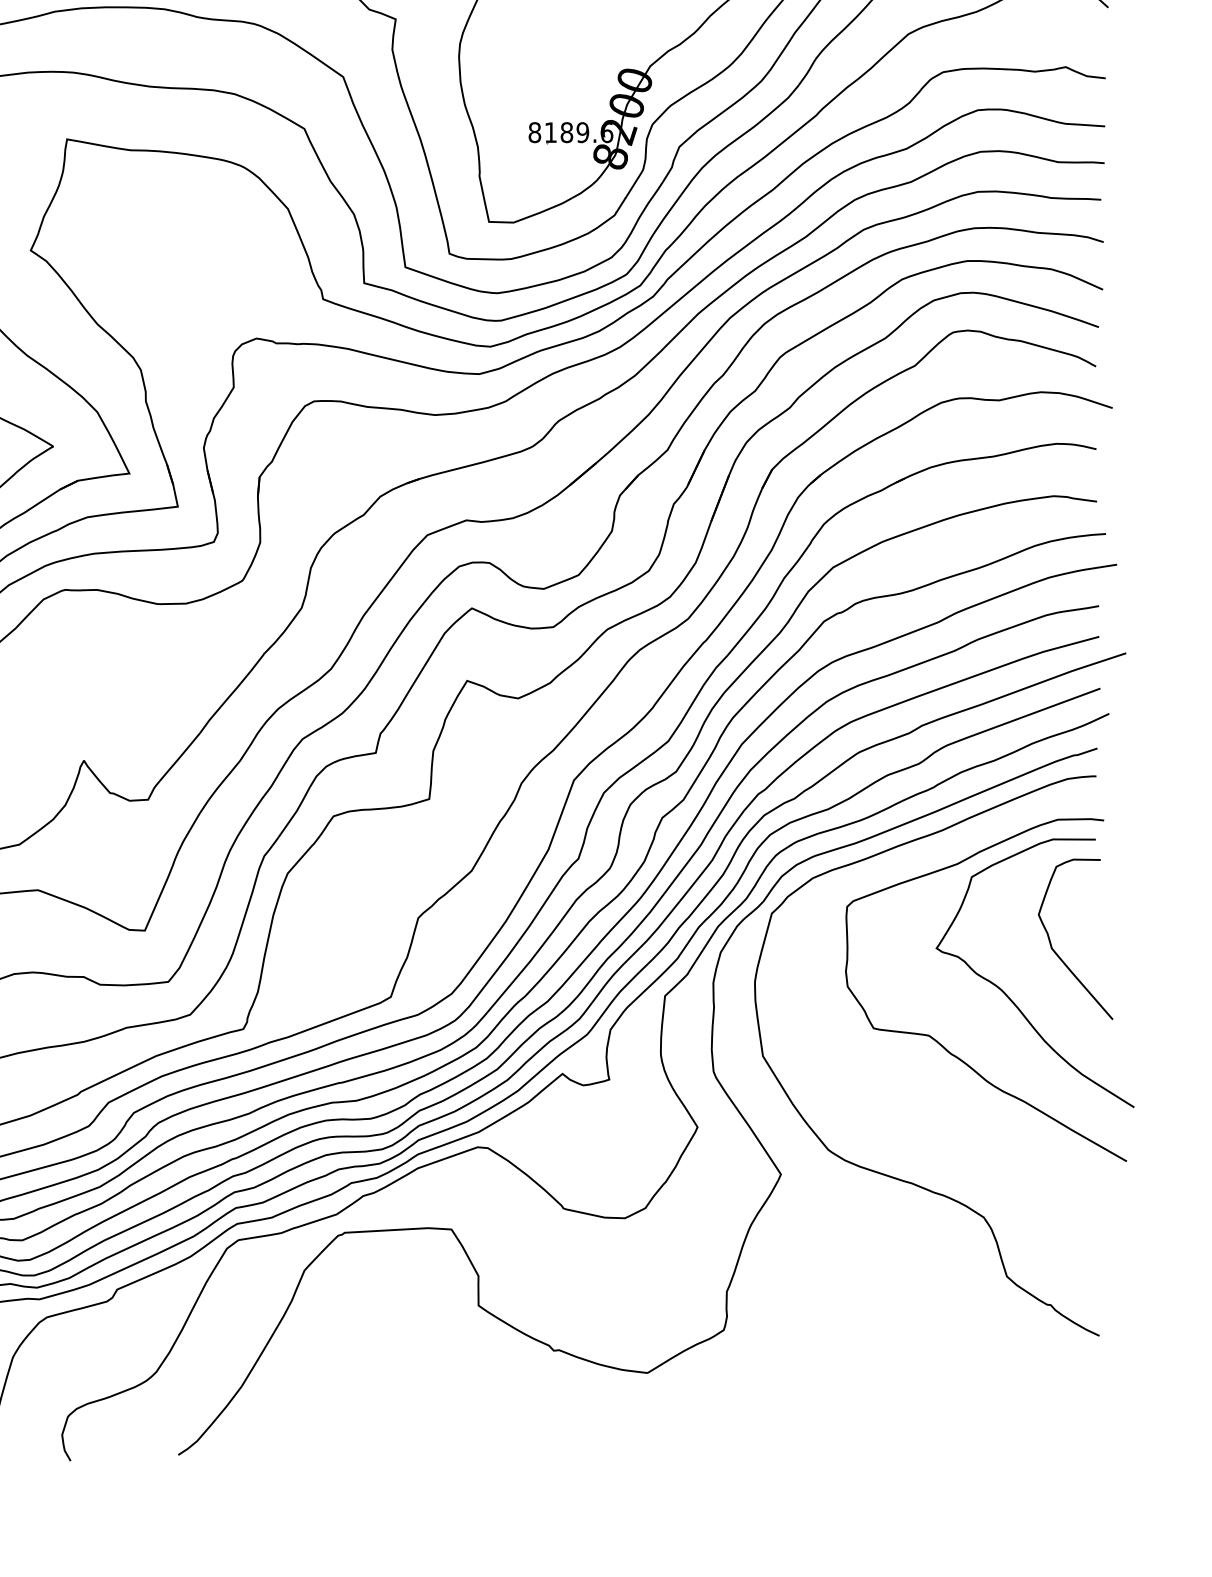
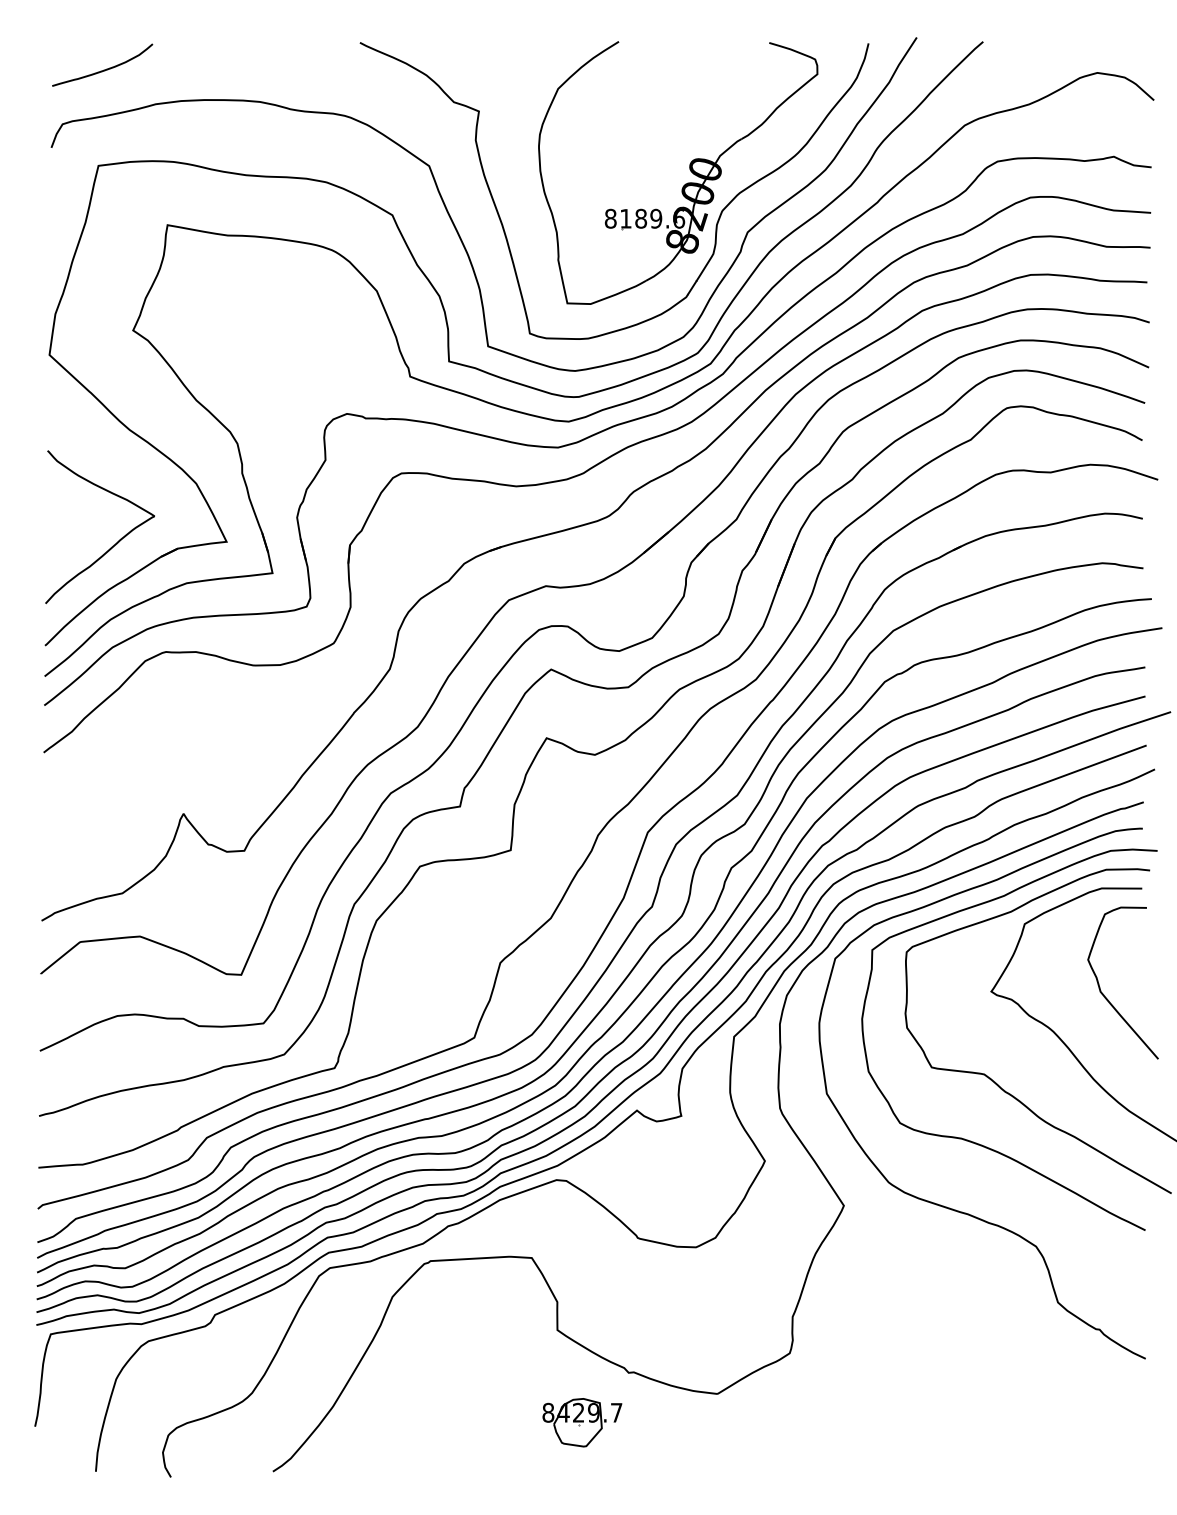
curve: (920, 1107) -> (976, 1142), added
part: (505, 1403) -> (582, 1422), added

